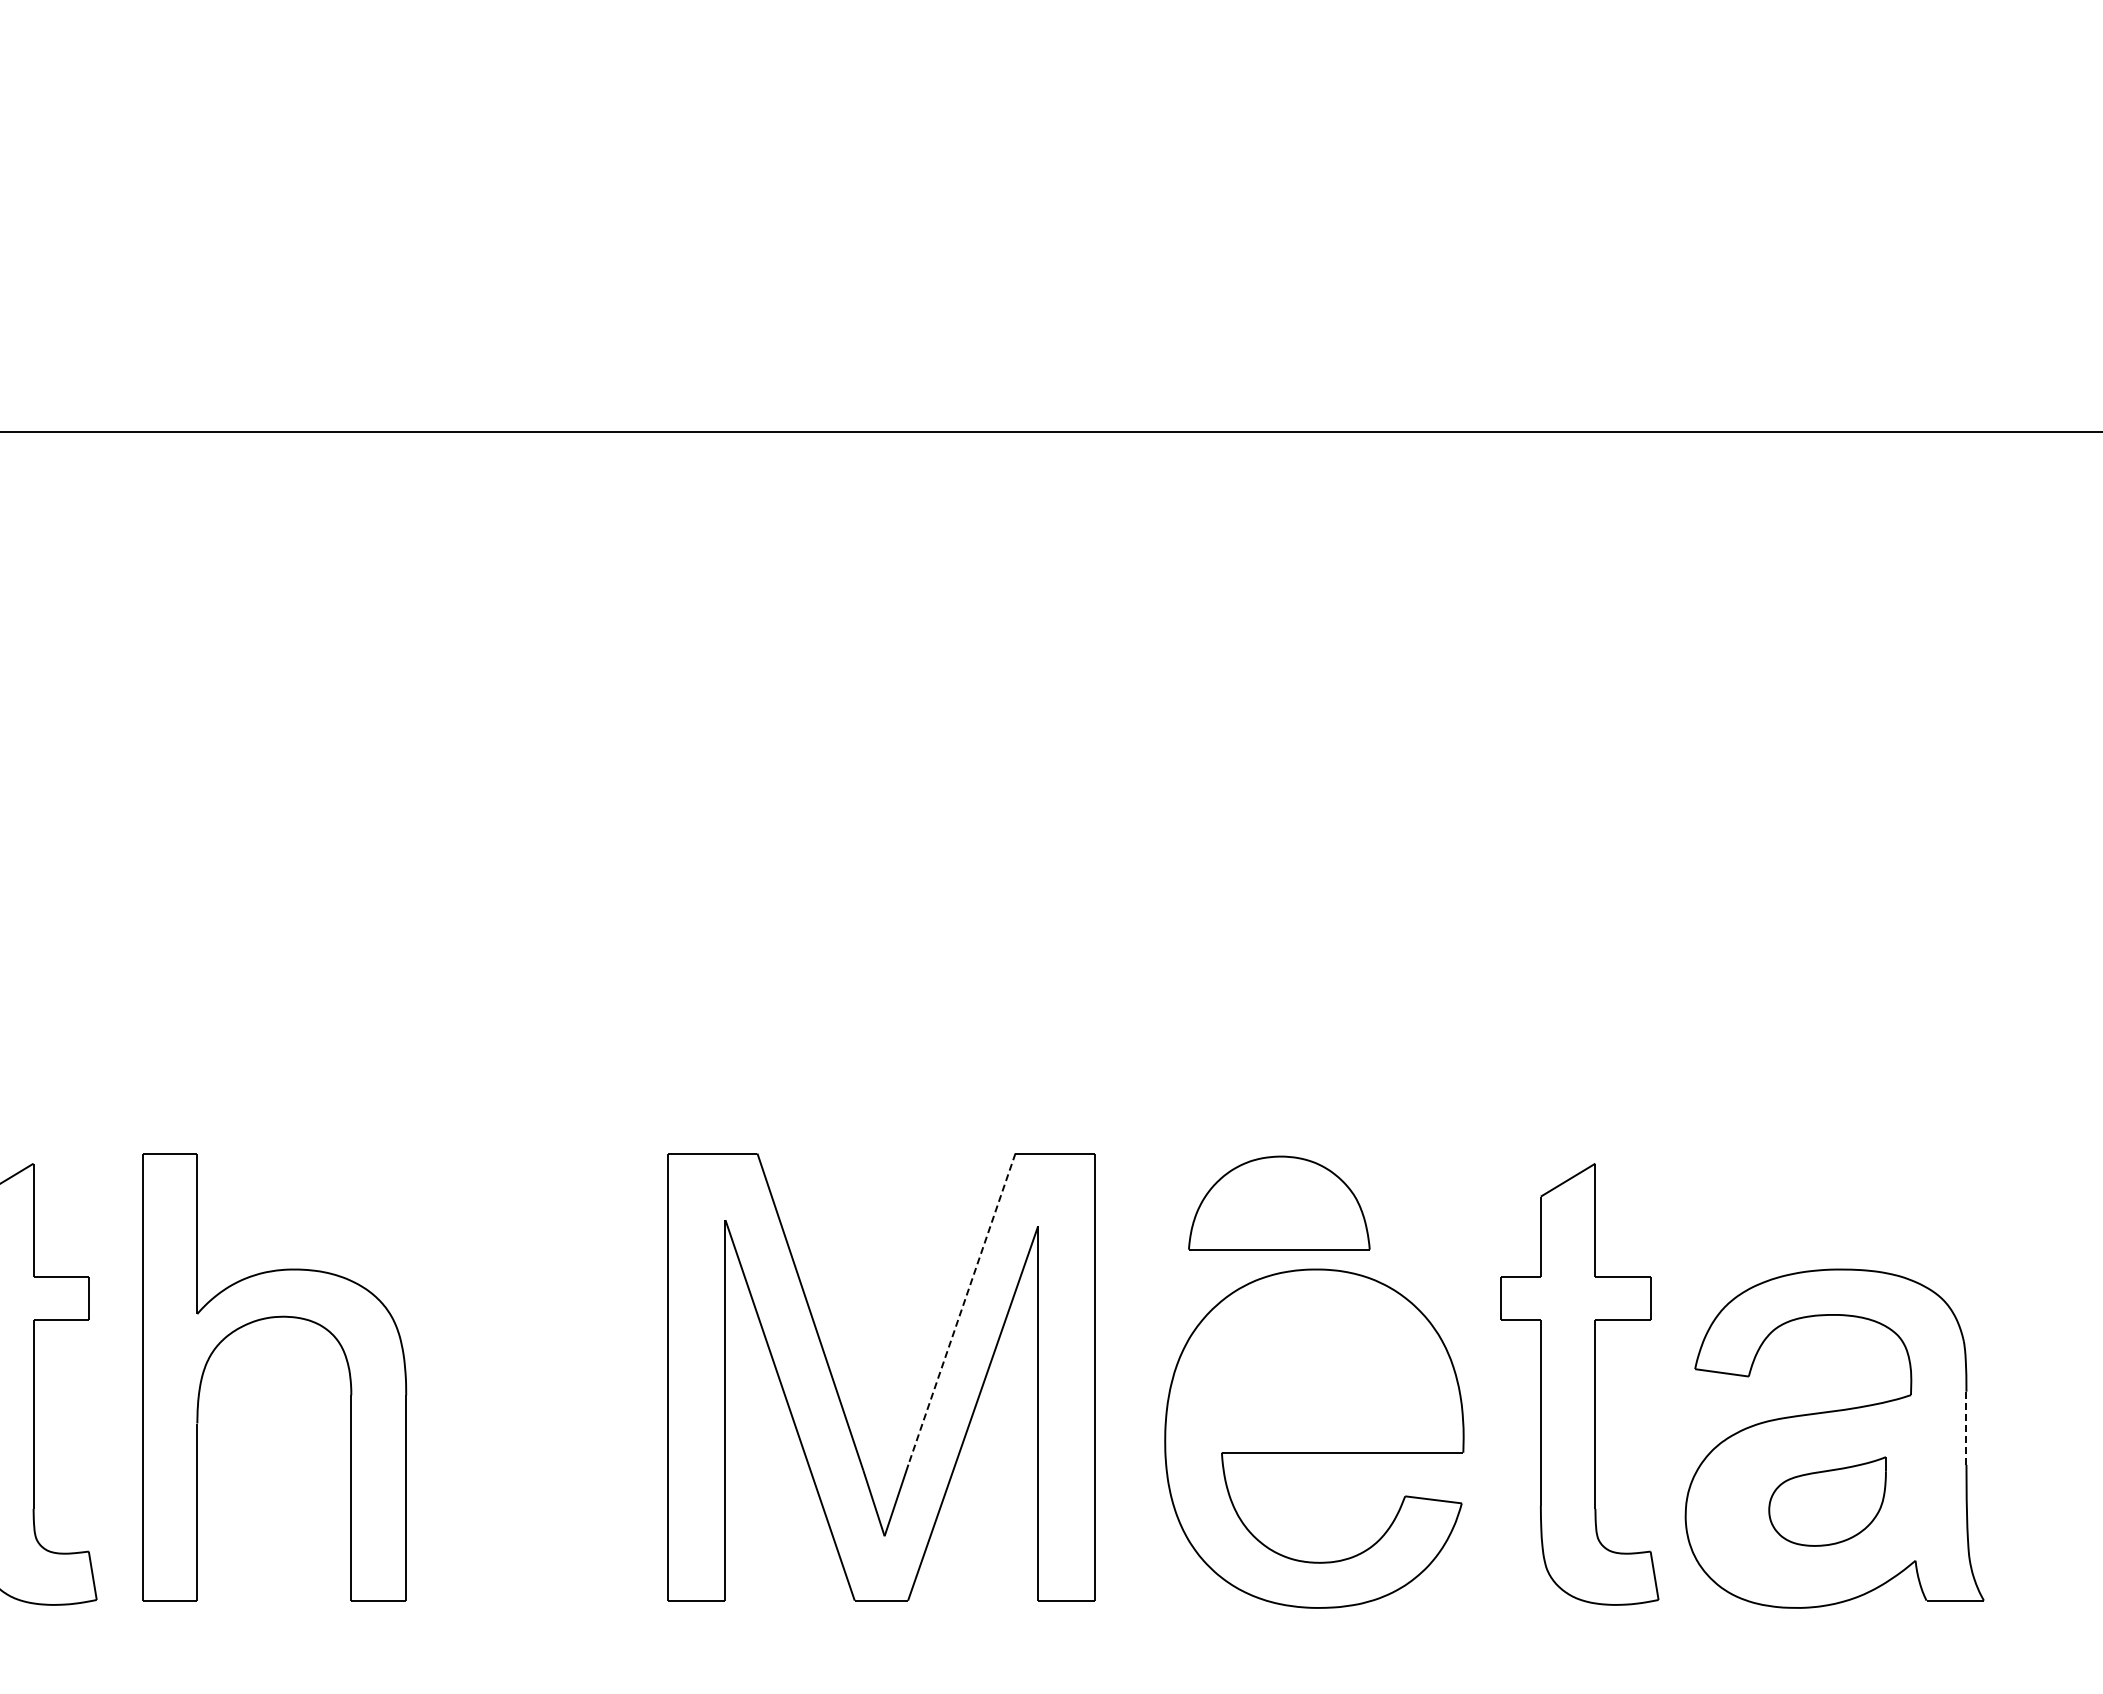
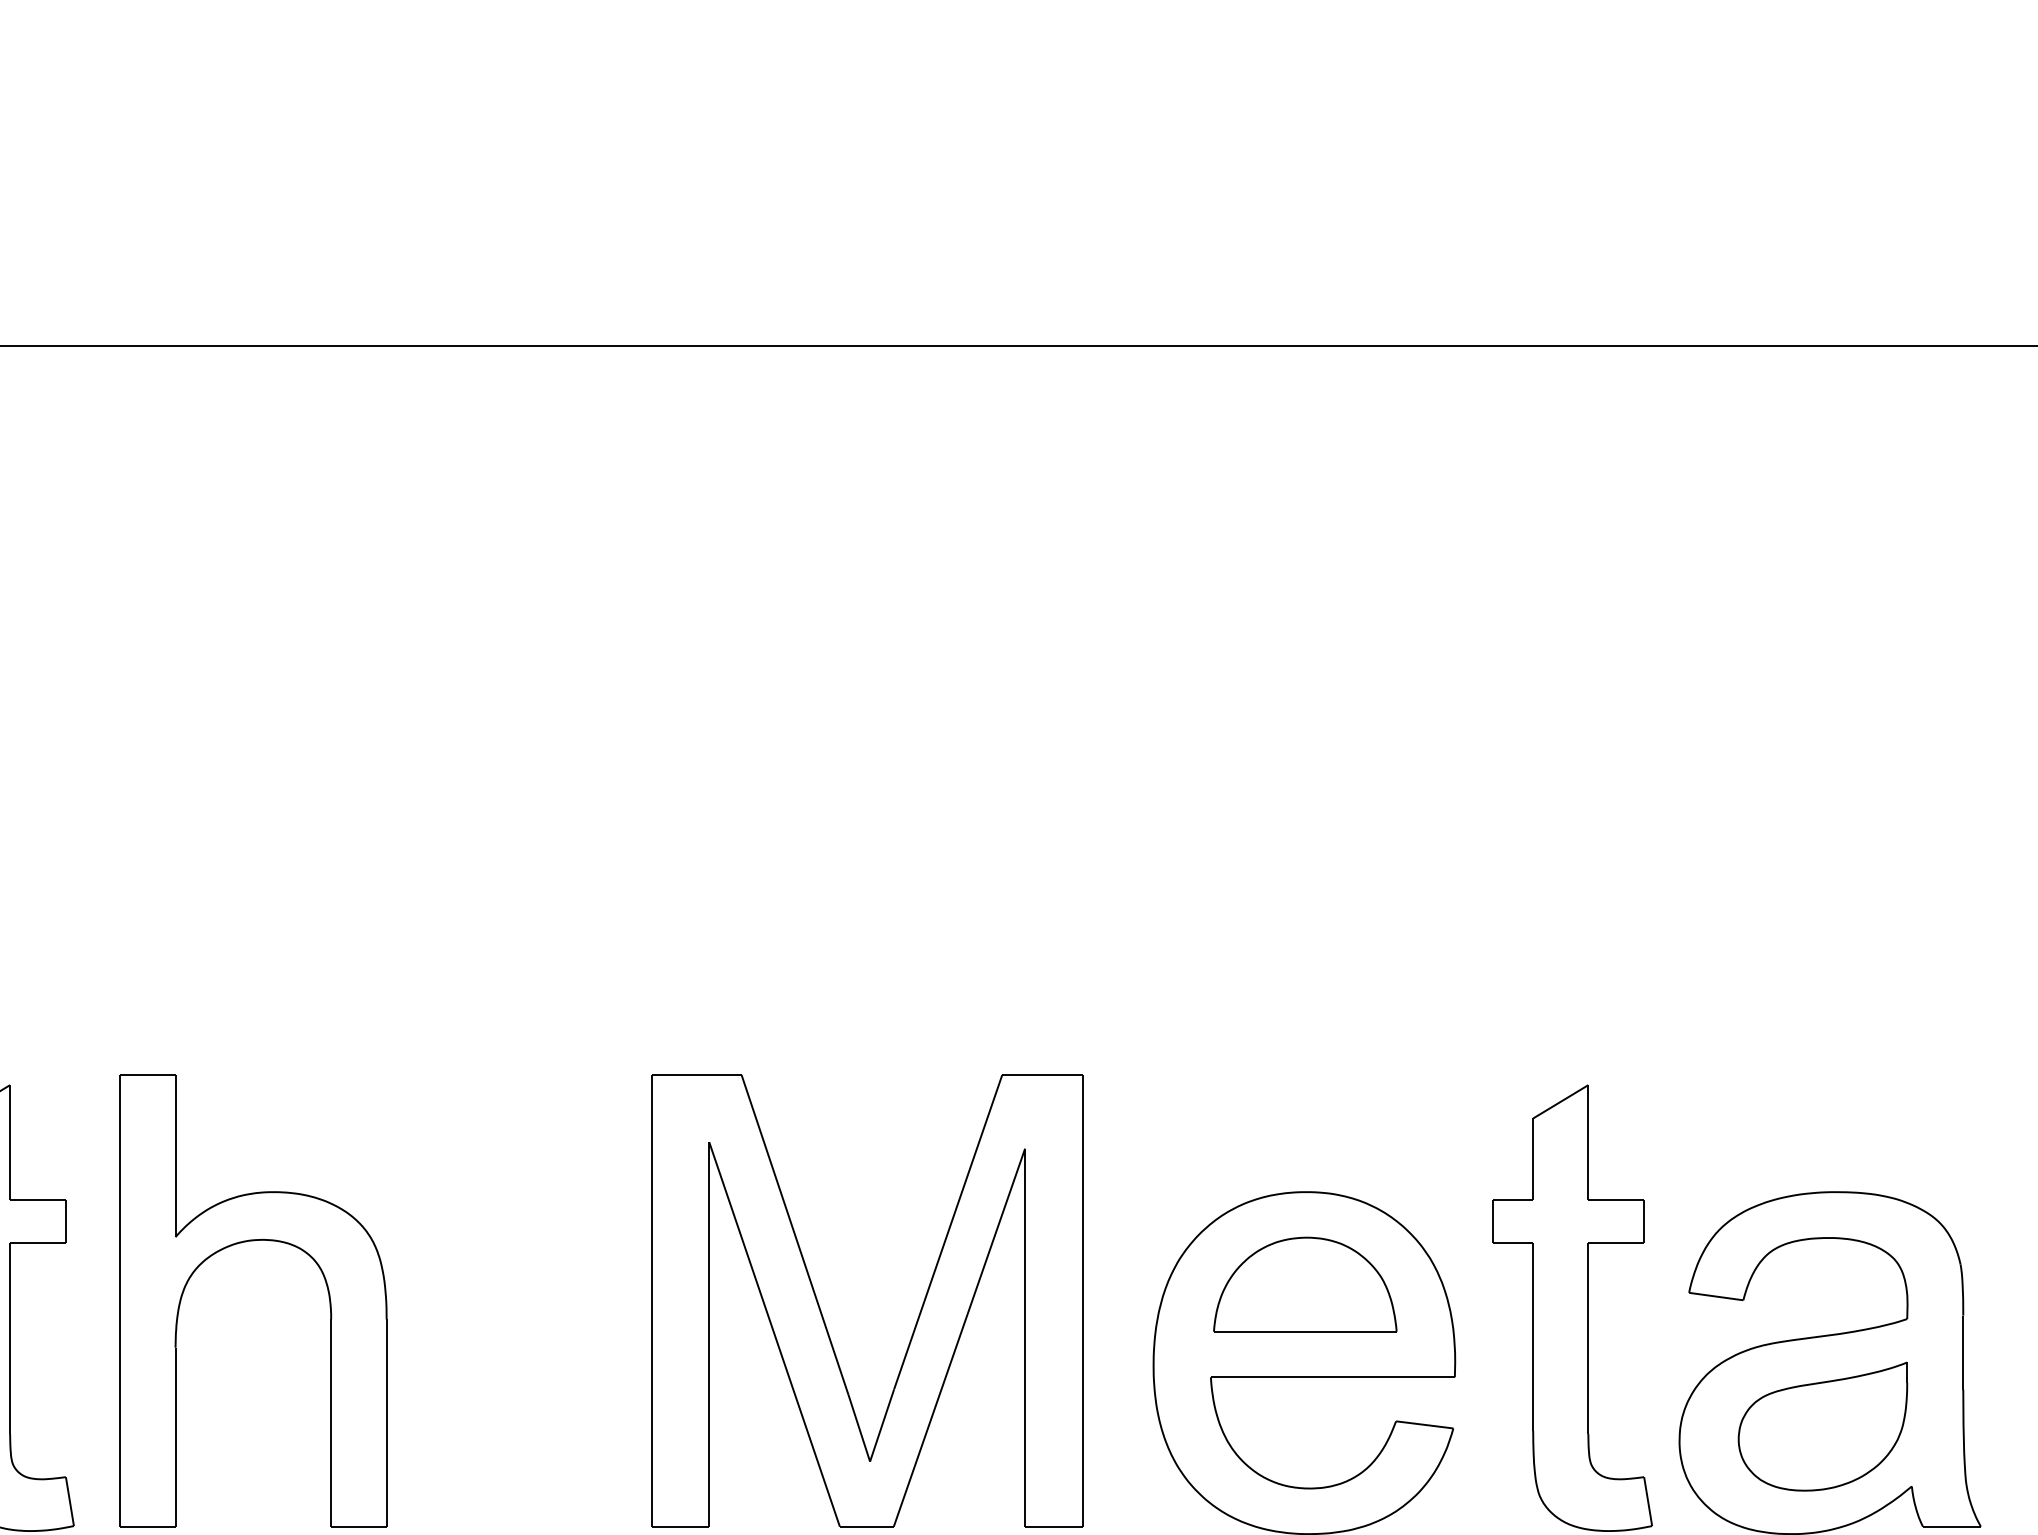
part: (1279, 1202) -> (1305, 1284), moved
line: (961, 1309) -> (947, 1232), dashed -> solid
line: (1966, 1428) -> (1963, 1352), dashed -> solid
part: (1827, 1501) -> (1822, 1426), size x1.43

